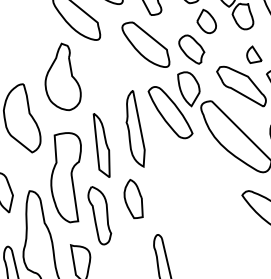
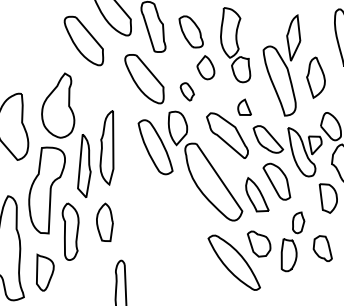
part: (192, 49) -> (187, 91), size x0.6
part: (61, 77) -> (58, 105), moved
part: (133, 129) -> (106, 147), moved

